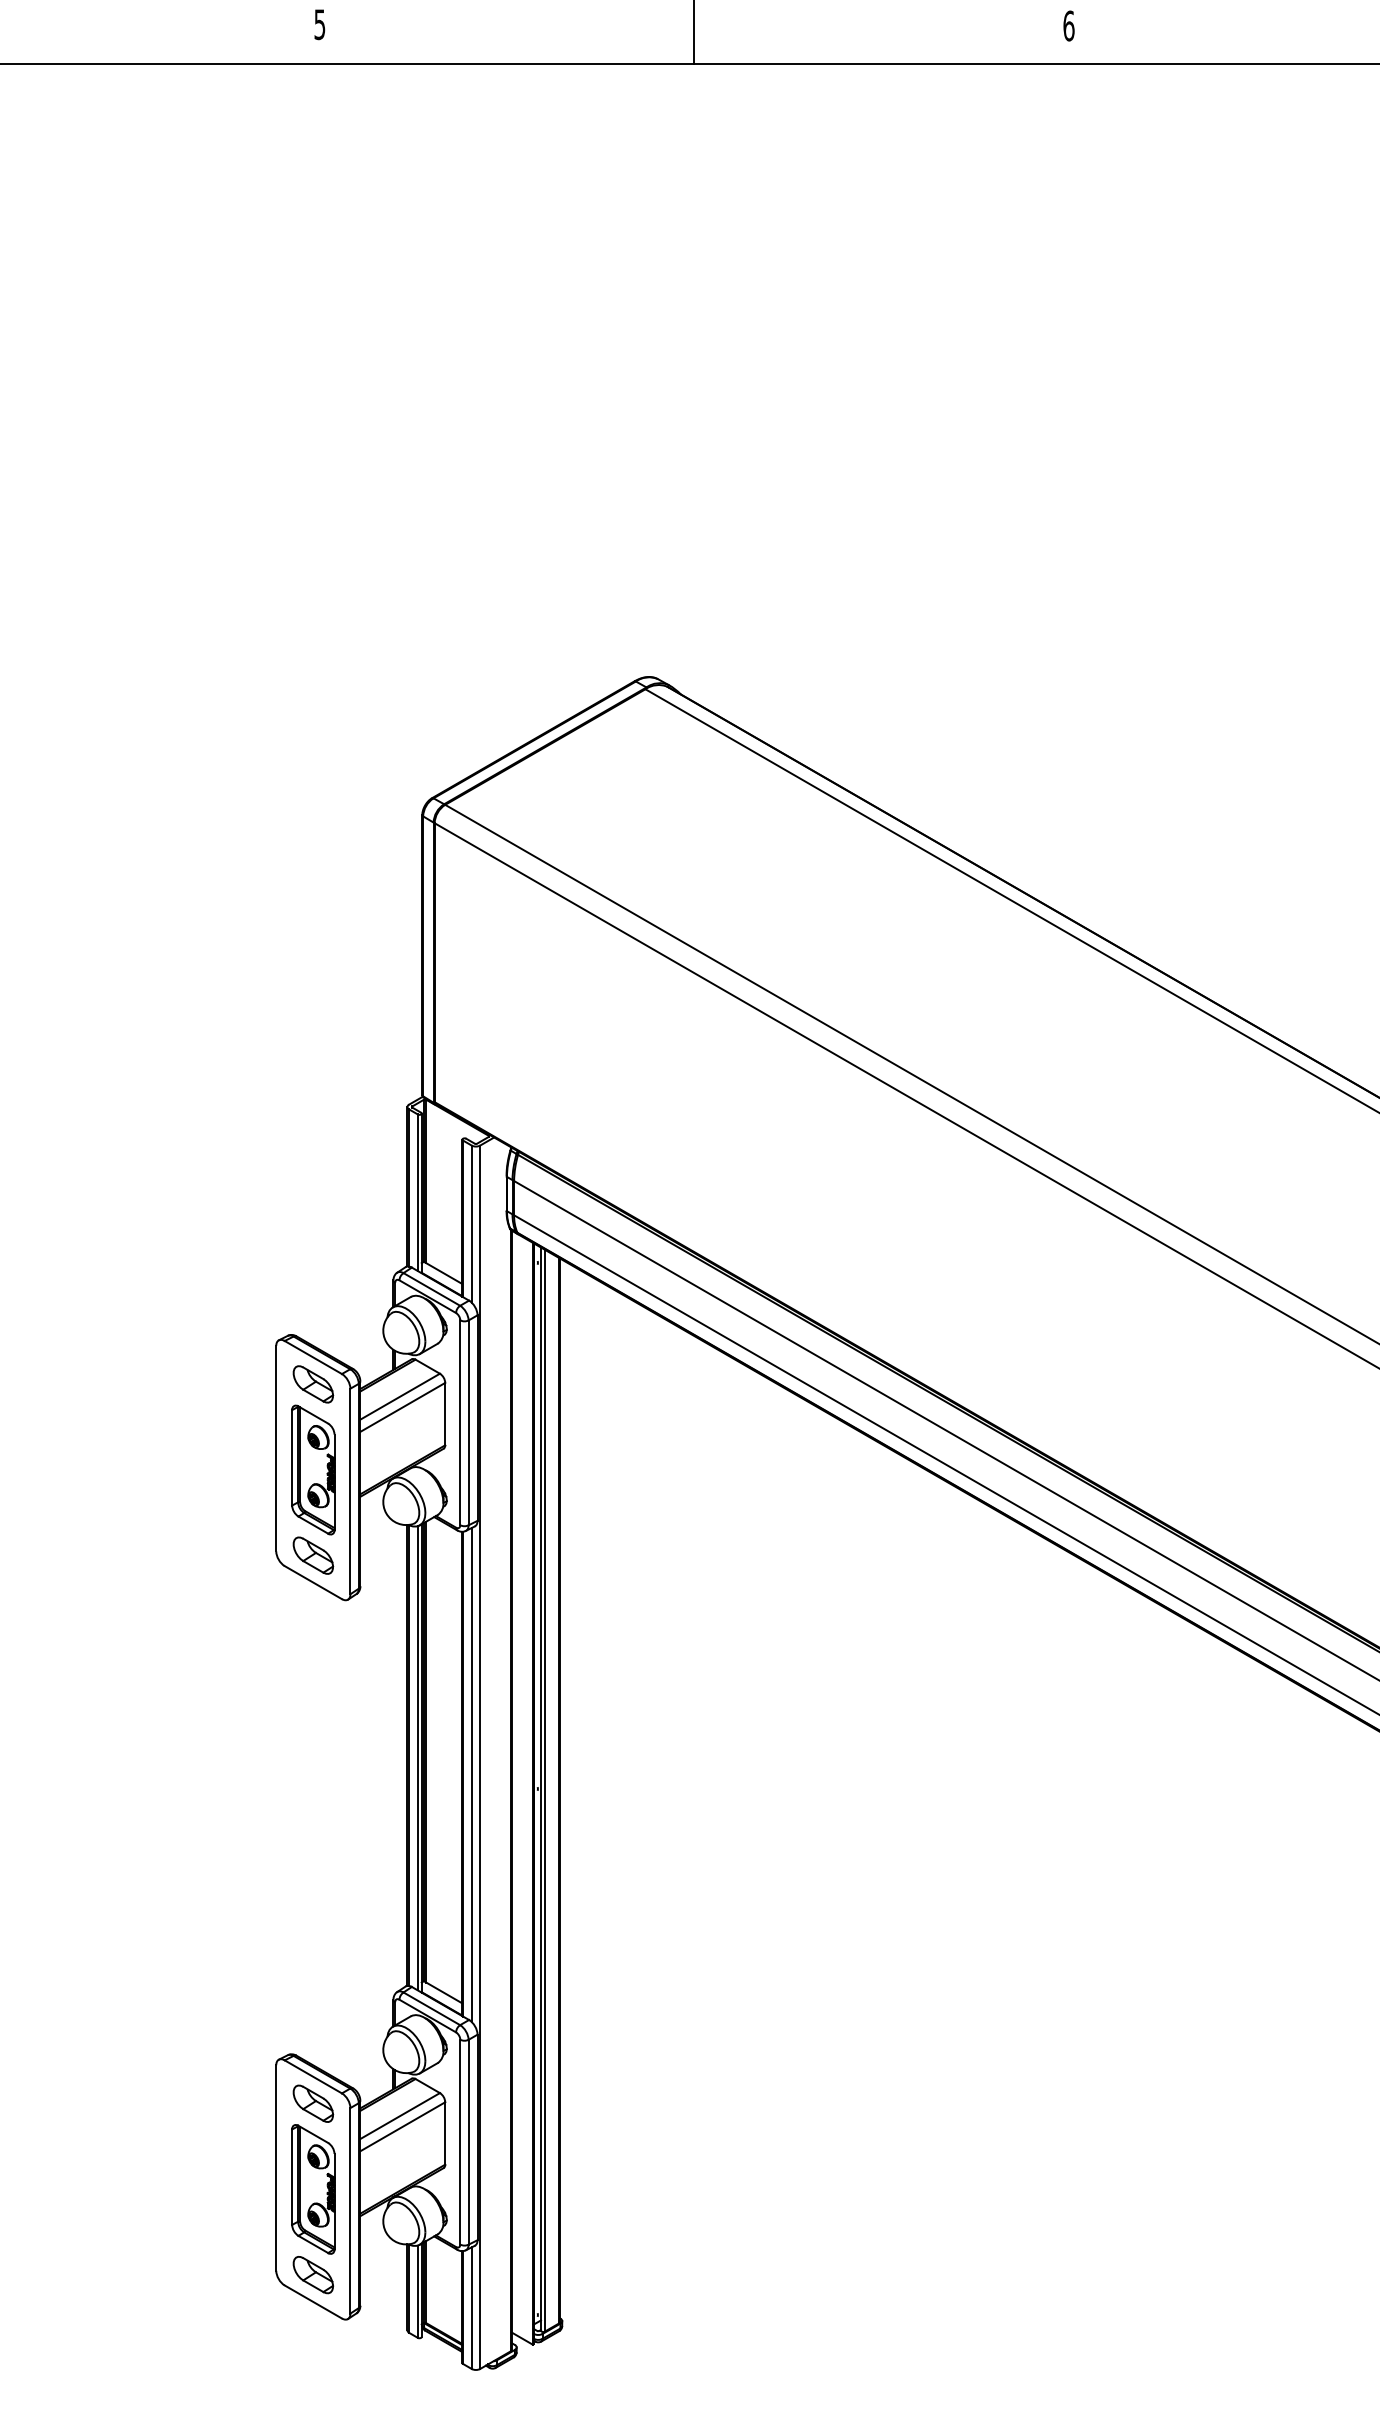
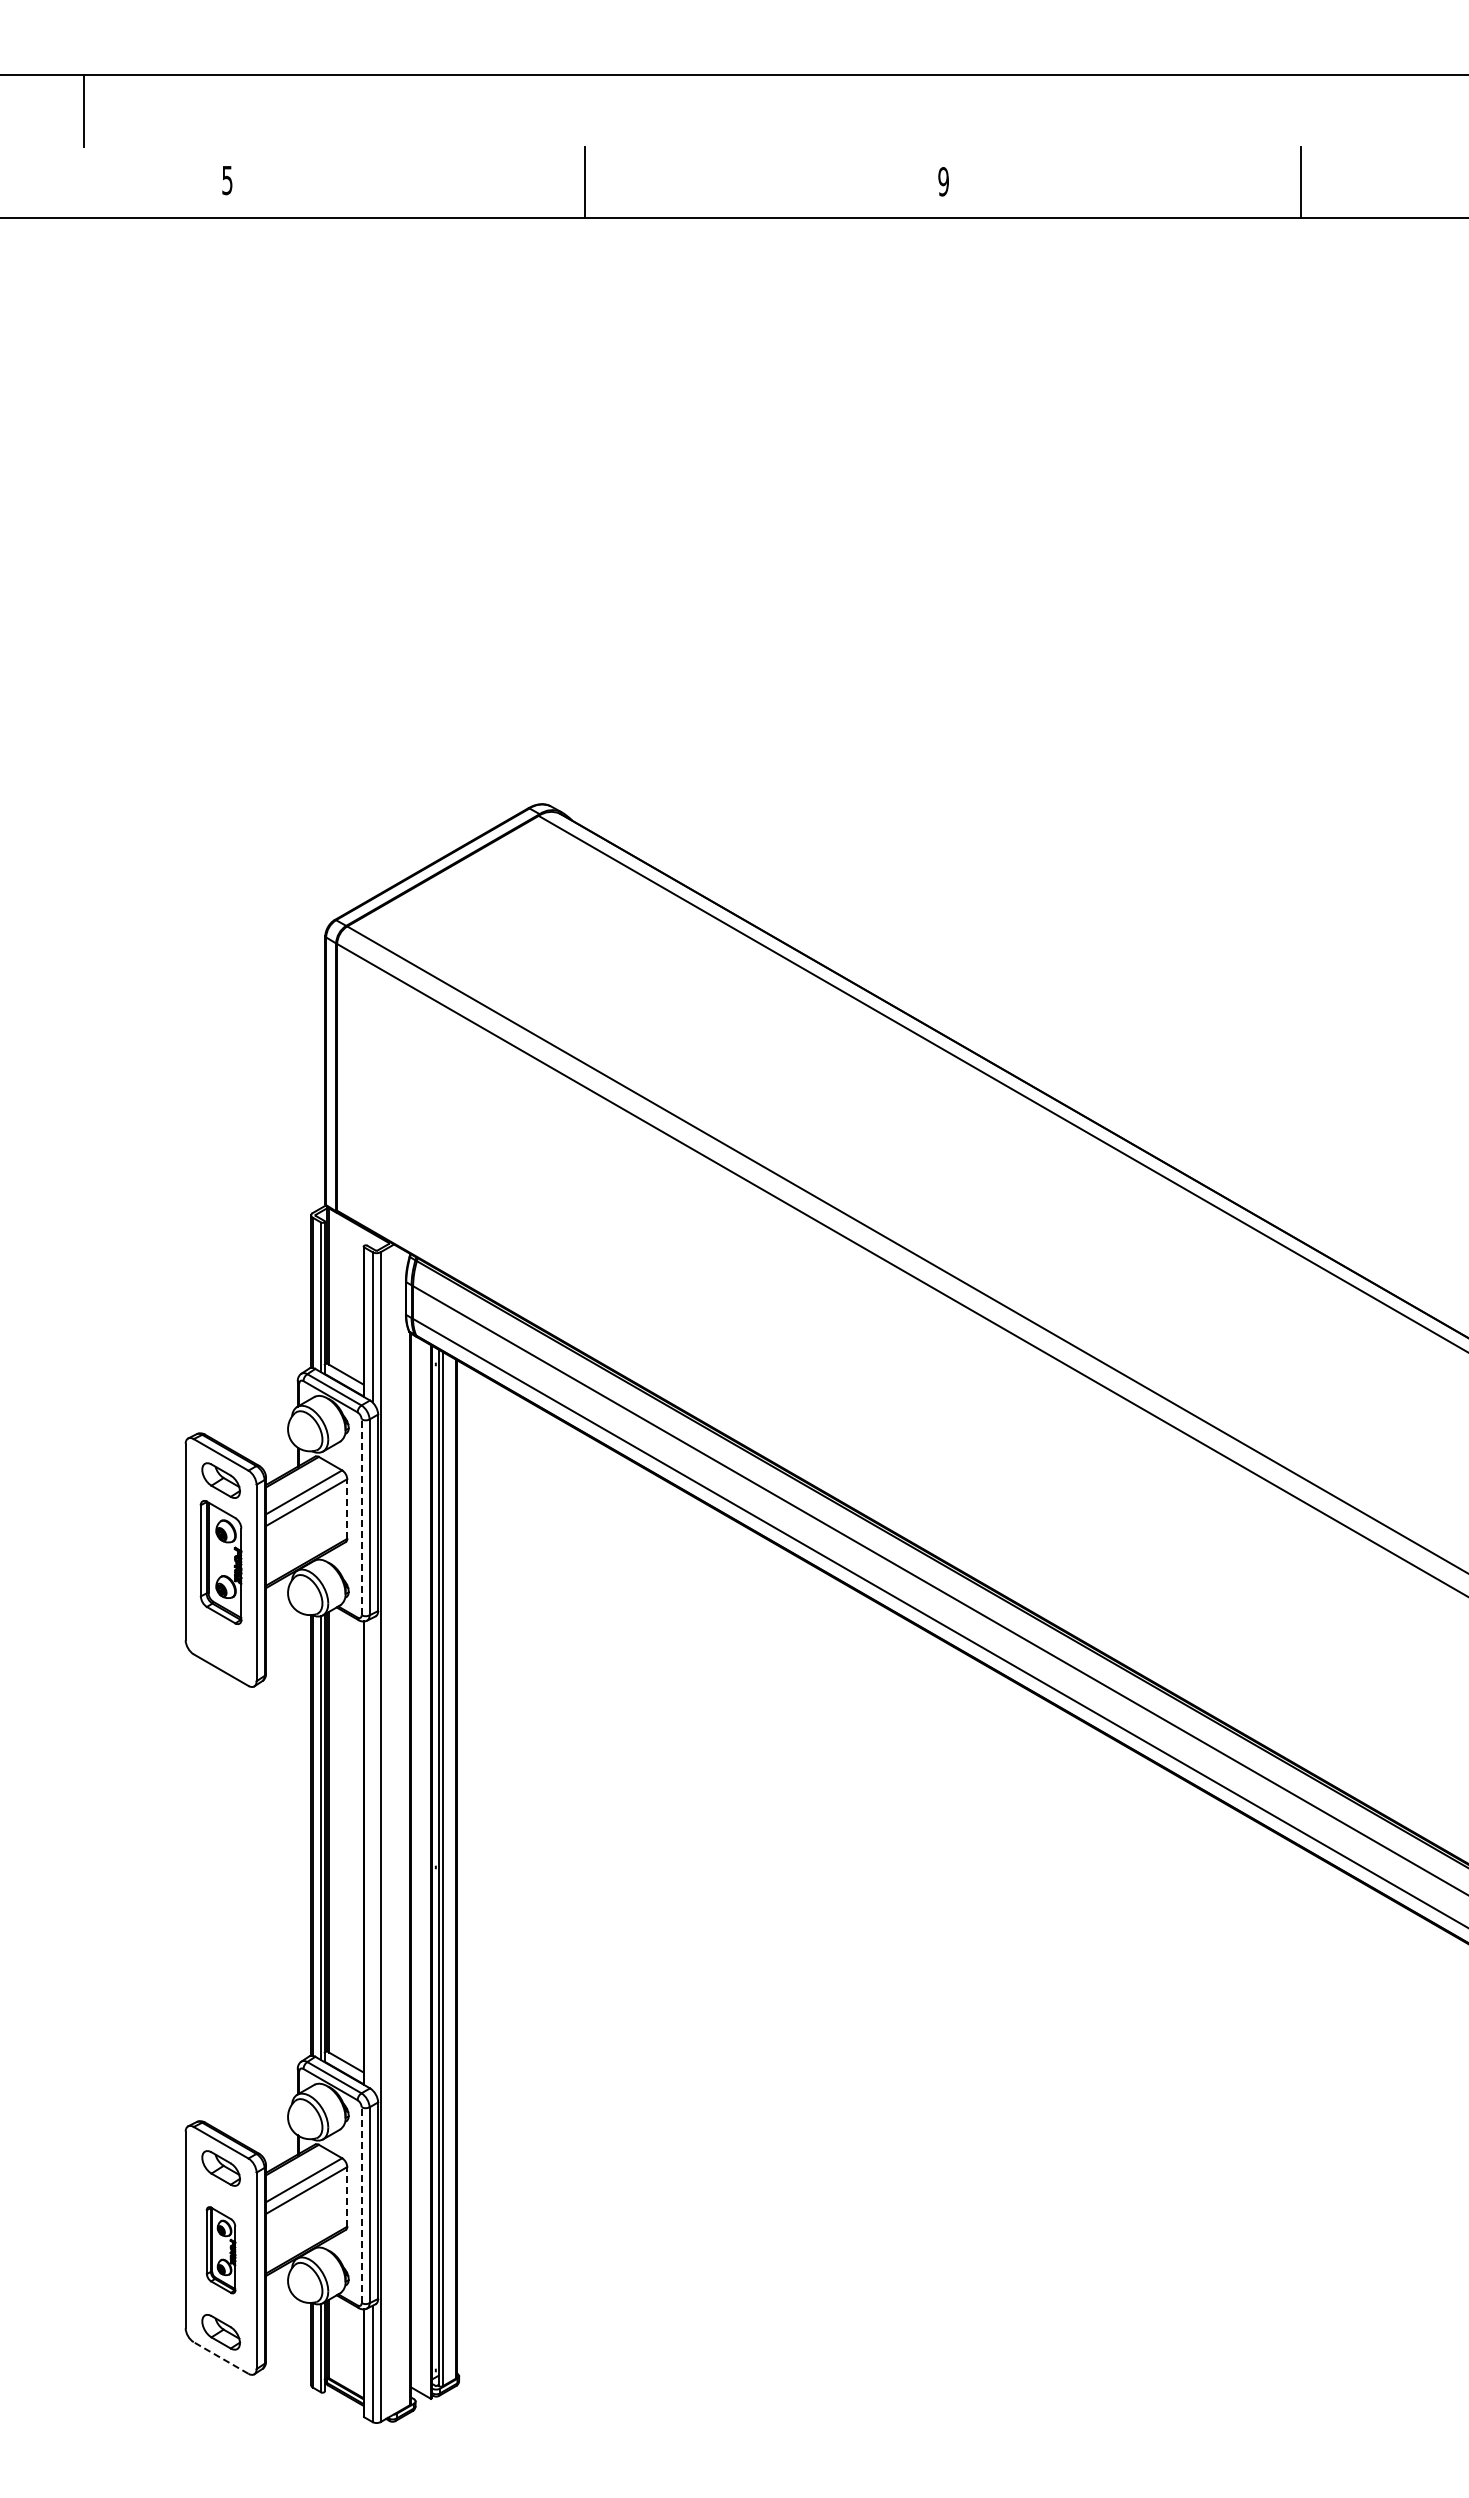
text: (1068, 25) -> (943, 181), 6 -> 9
line: (445, 1414) -> (347, 1509), solid -> dashed
line: (460, 1422) -> (361, 1517), solid -> dashed
part: (312, 1555) -> (220, 1644), removed
line: (471, 1774) -> (372, 1853), removed
line: (445, 2133) -> (347, 2196), solid -> dashed
line: (460, 2142) -> (361, 2205), solid -> dashed
part: (312, 2188) -> (220, 2249), size x0.7
line: (313, 2302) -> (221, 2358), solid -> dashed

